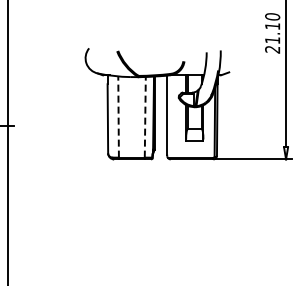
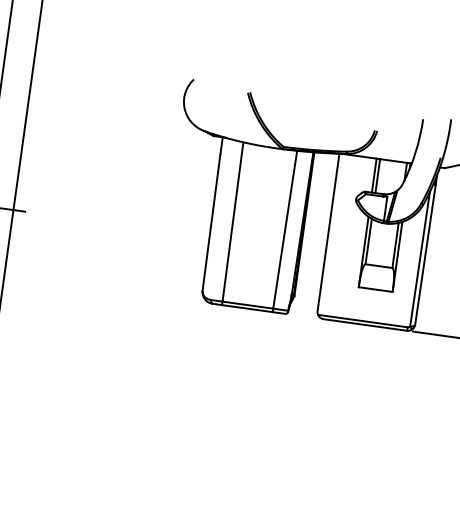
line: (118, 116) -> (232, 220), dashed -> solid
line: (145, 116) -> (285, 228), dashed -> solid

